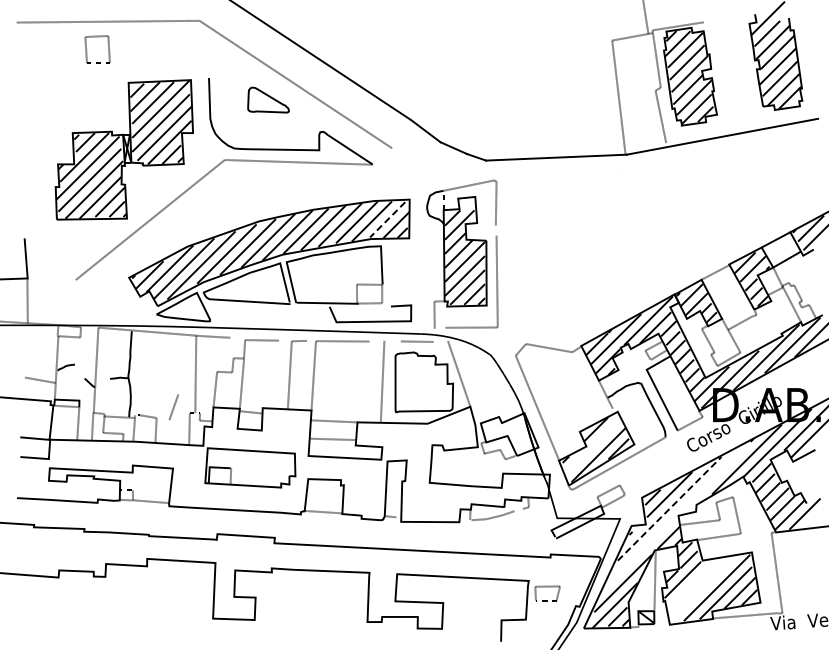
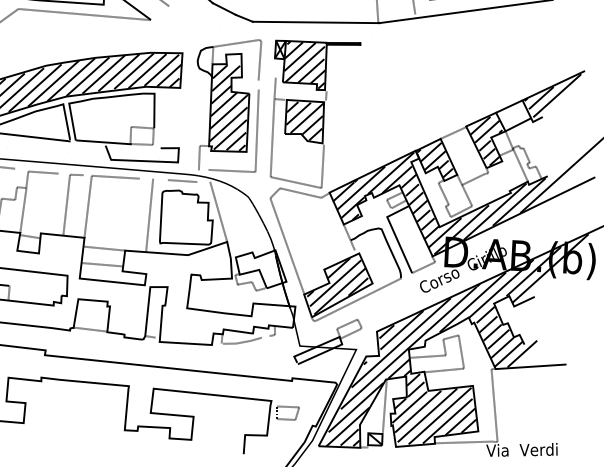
line: (387, 219) -> (161, 70), dashed -> solid
part: (559, 259) -> (314, 114), added
line: (592, 446) -> (334, 283), added
line: (670, 508) -> (402, 342), dashed -> solid
line: (678, 513) -> (408, 347), added
line: (692, 584) -> (418, 411), added
line: (702, 587) -> (427, 415), added

